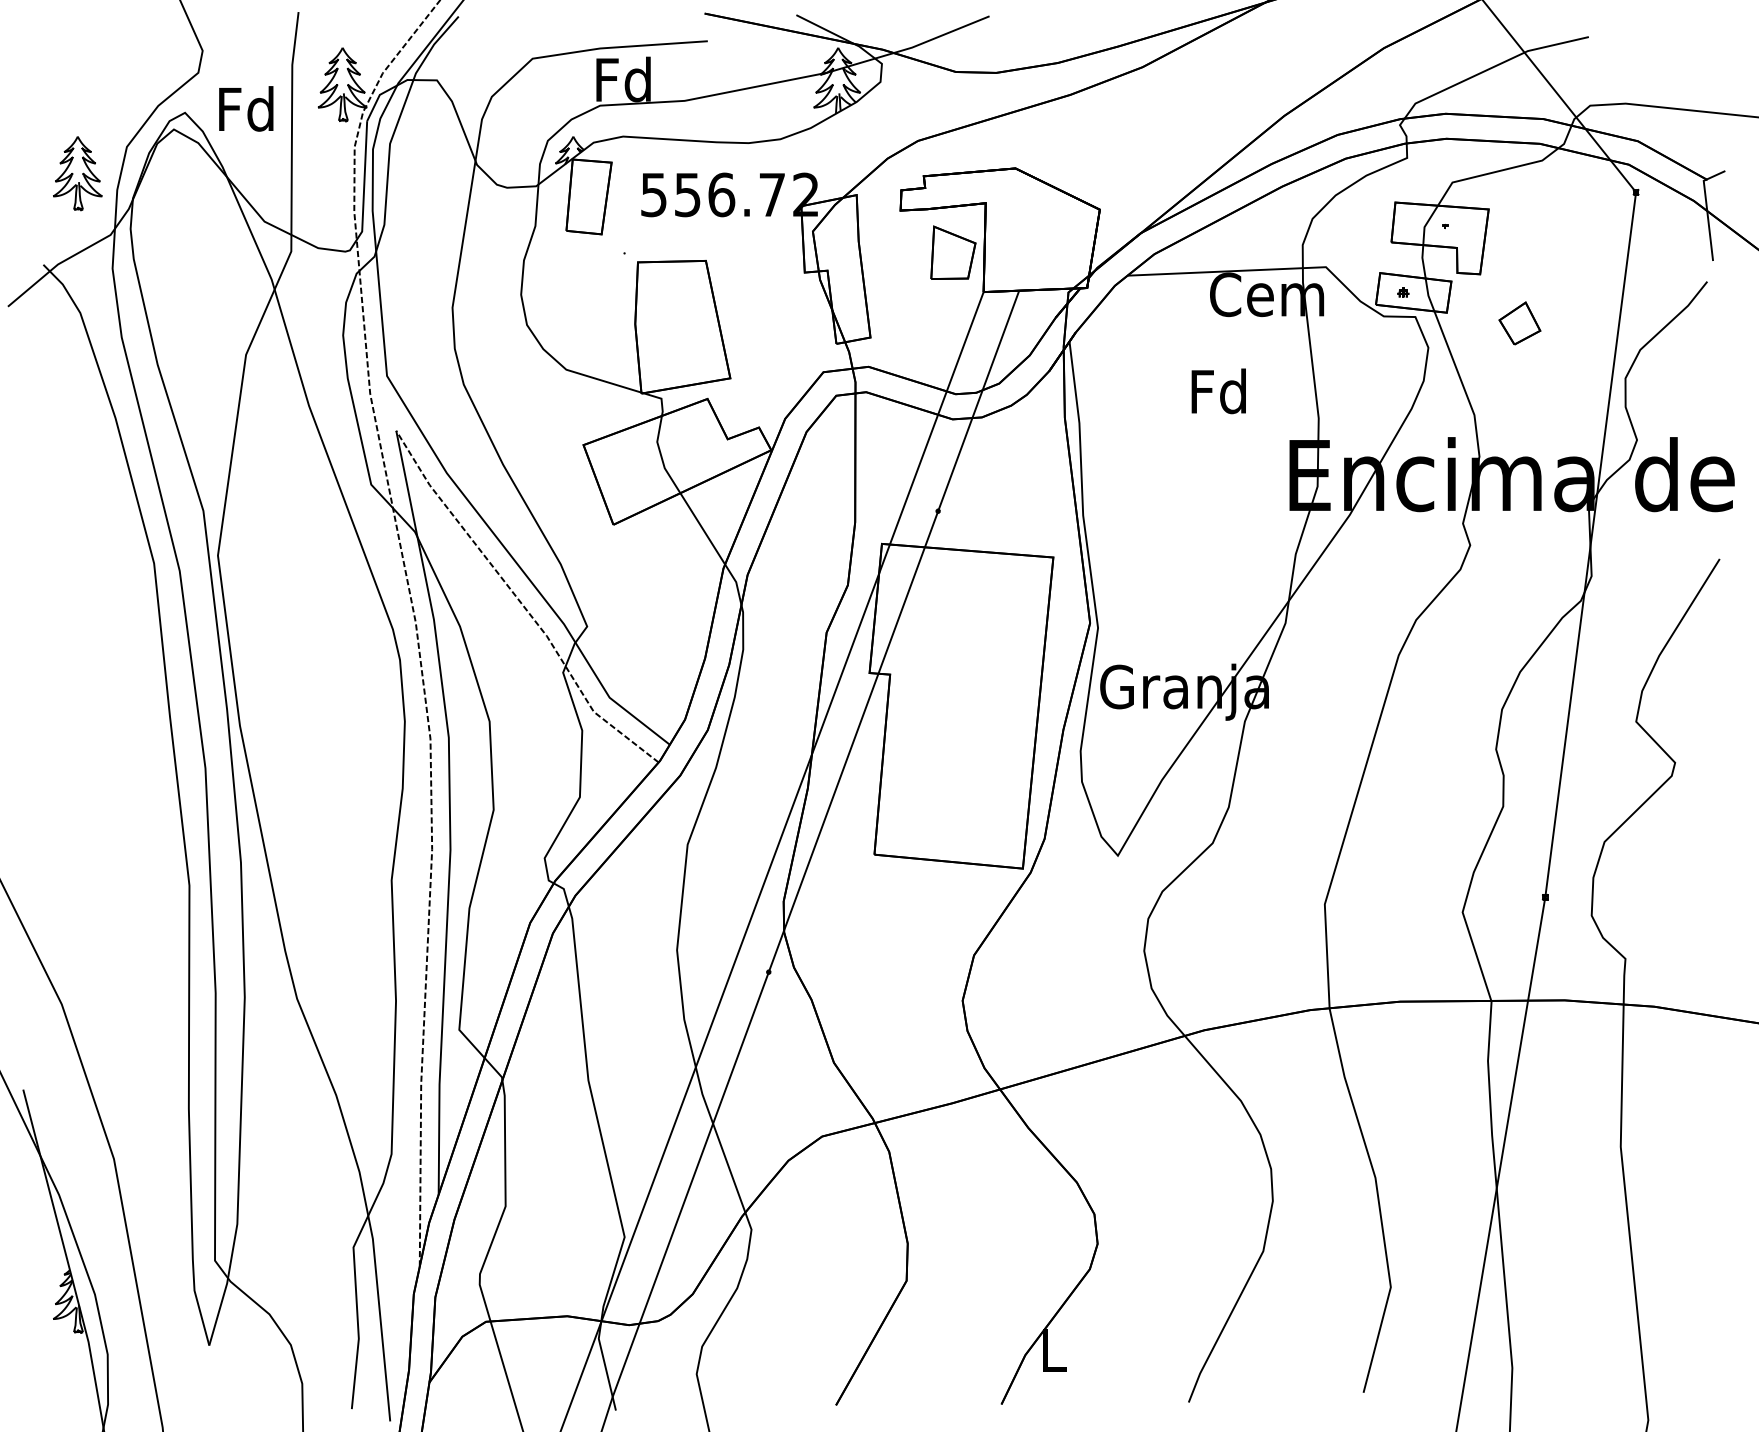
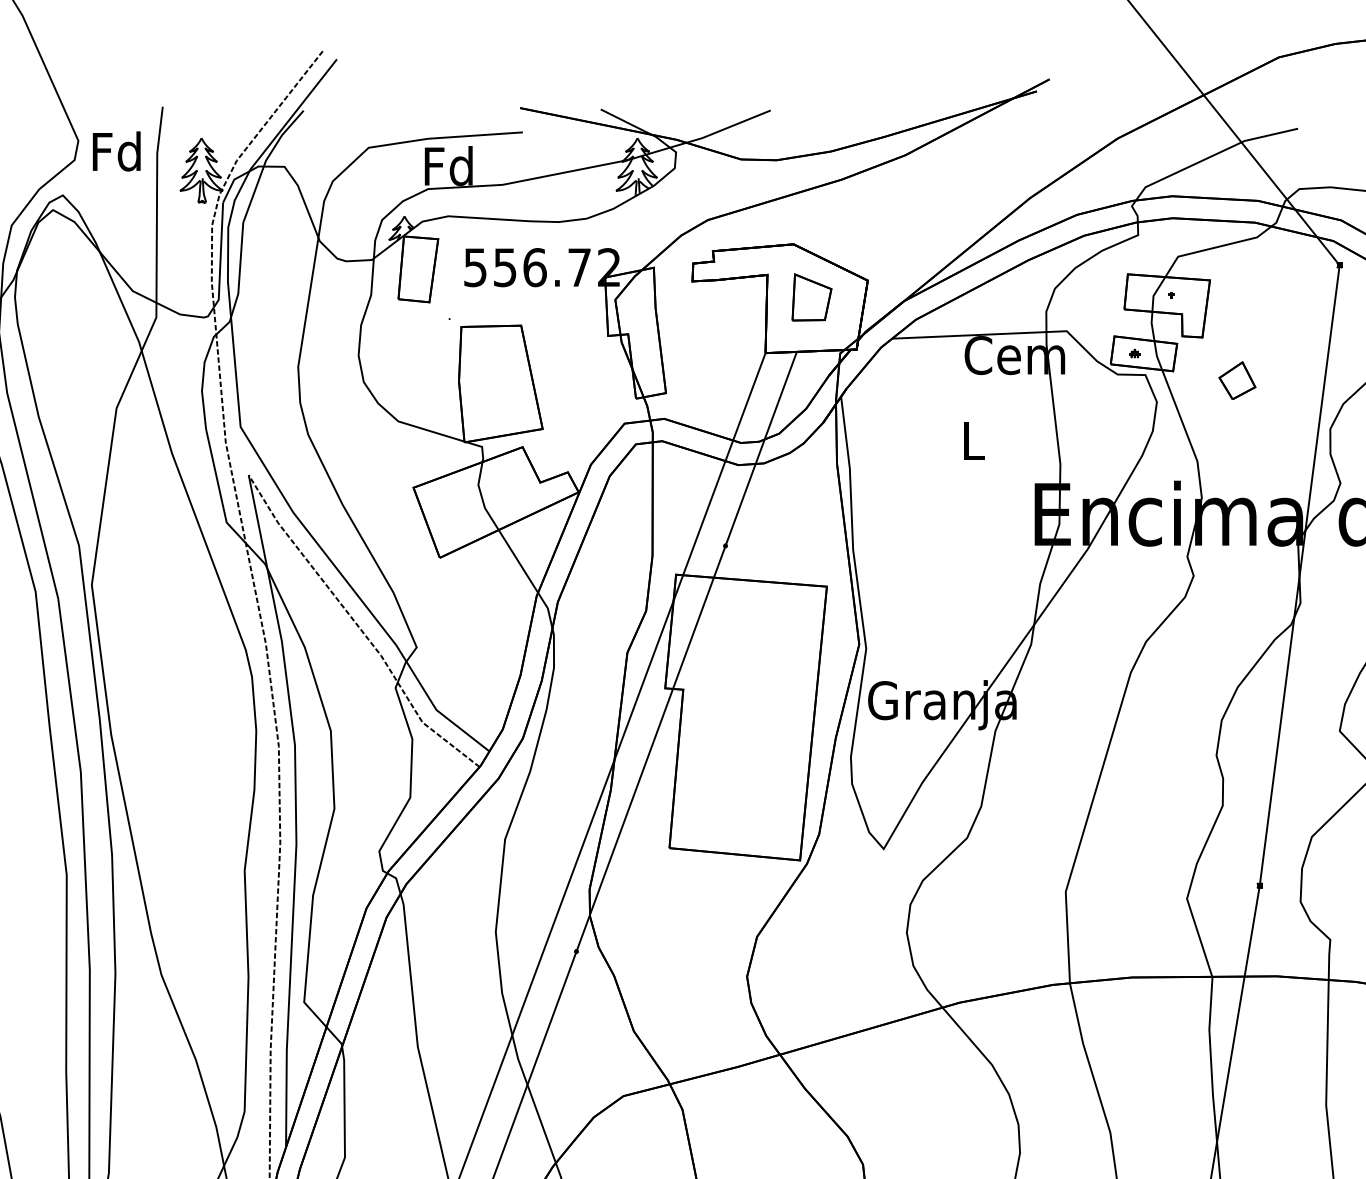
text: (246, 108) -> (116, 151), moved
part: (953, 252) -> (812, 297), moved
text: (1218, 391) -> (972, 440), Fd -> L

